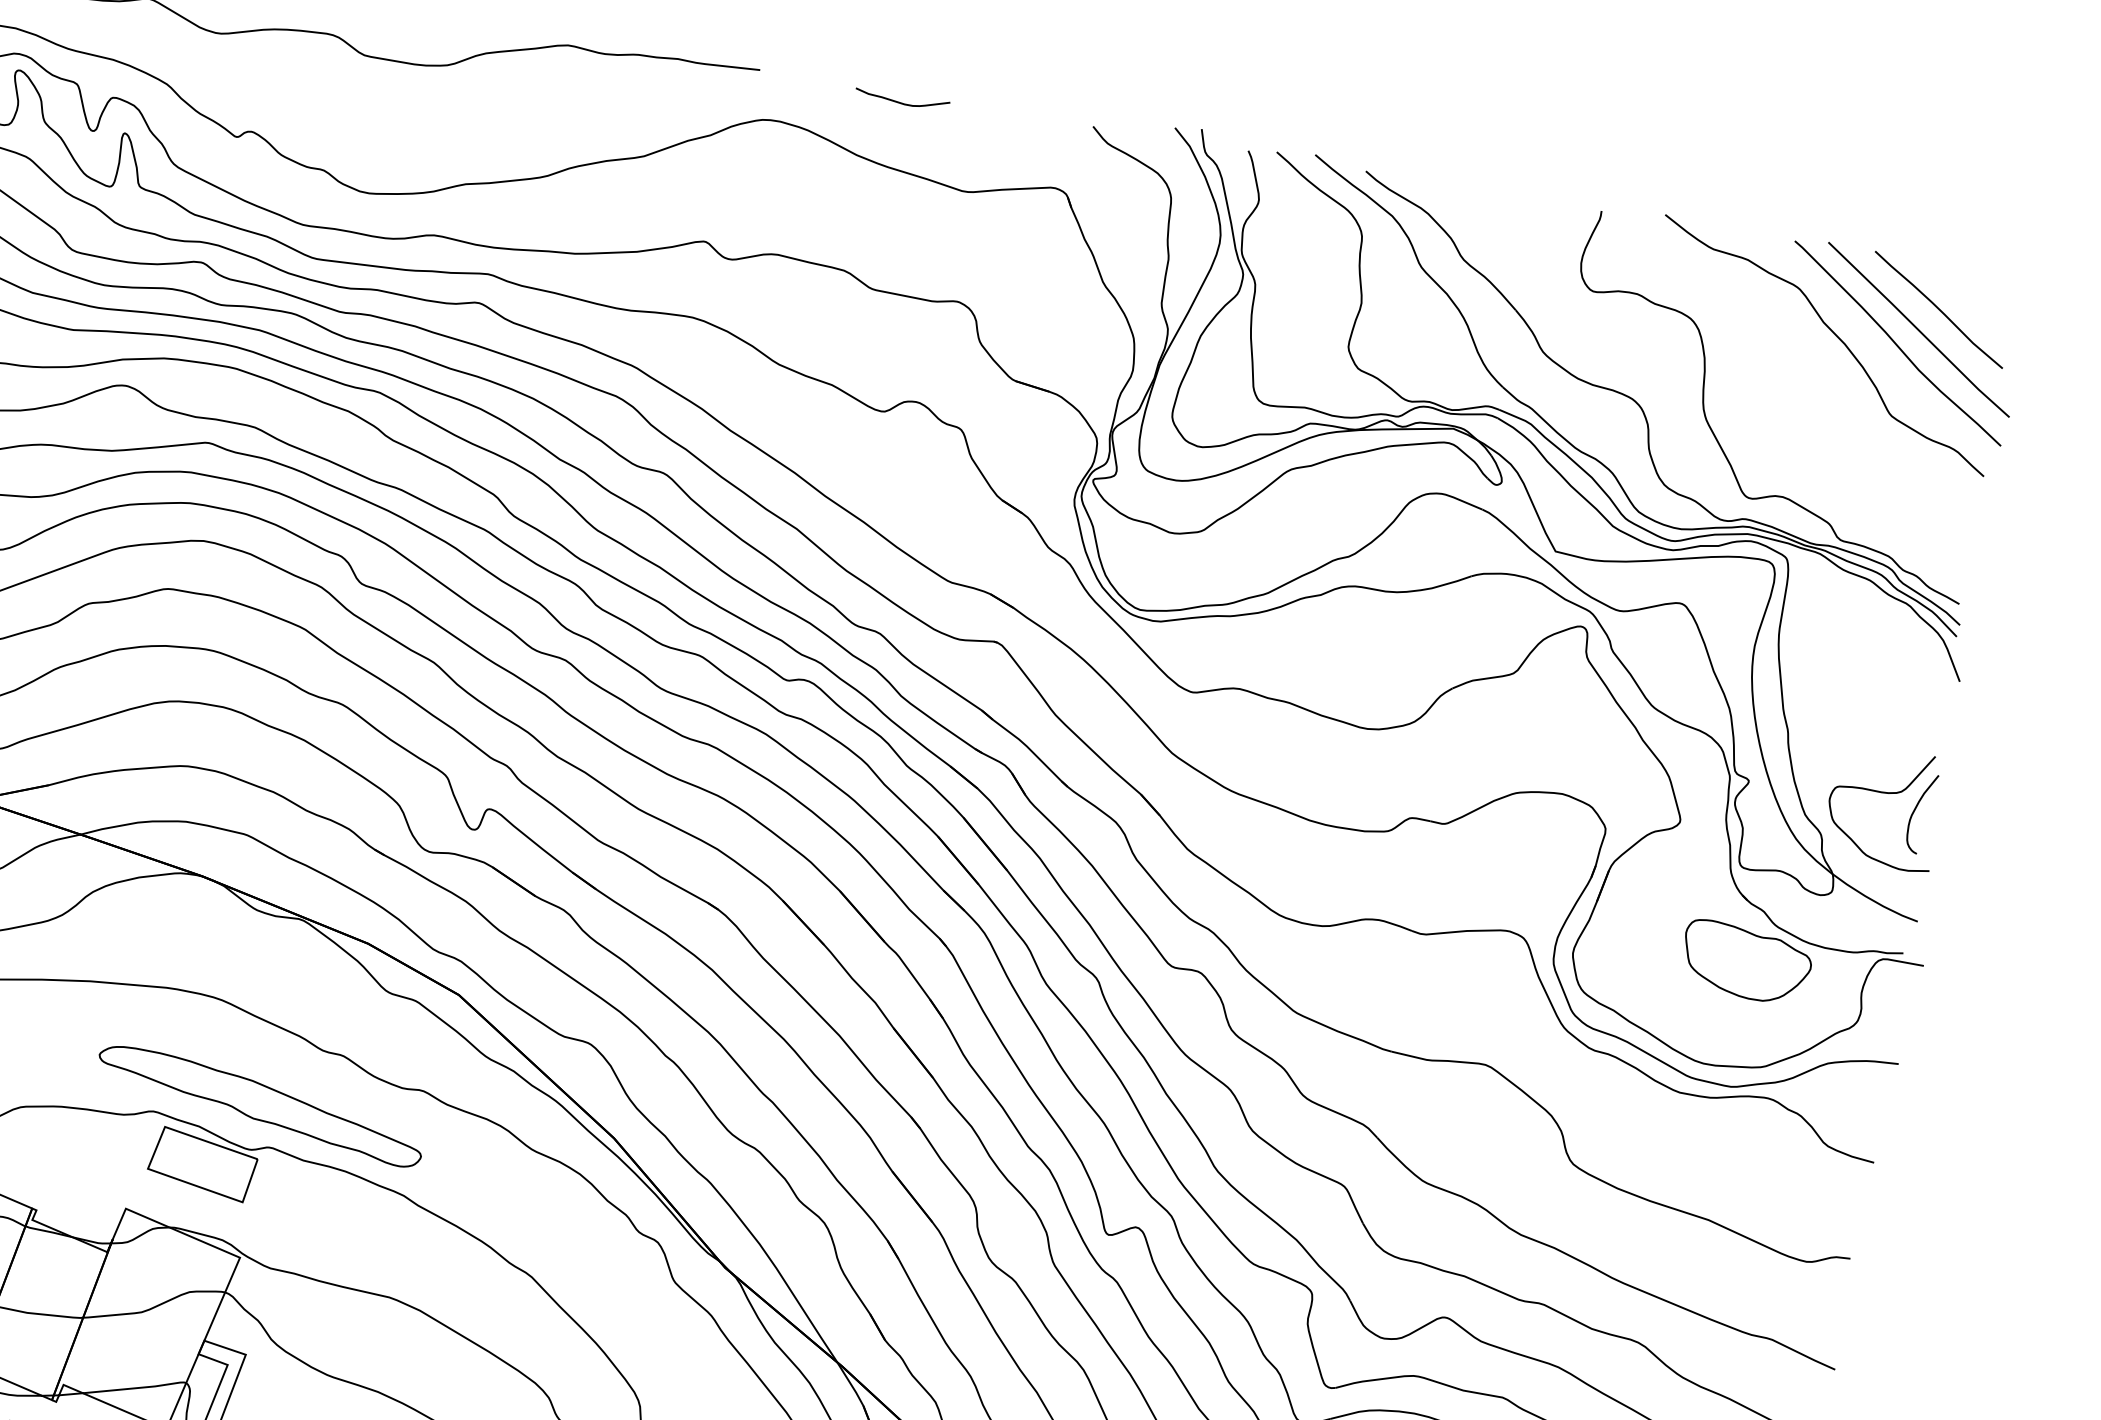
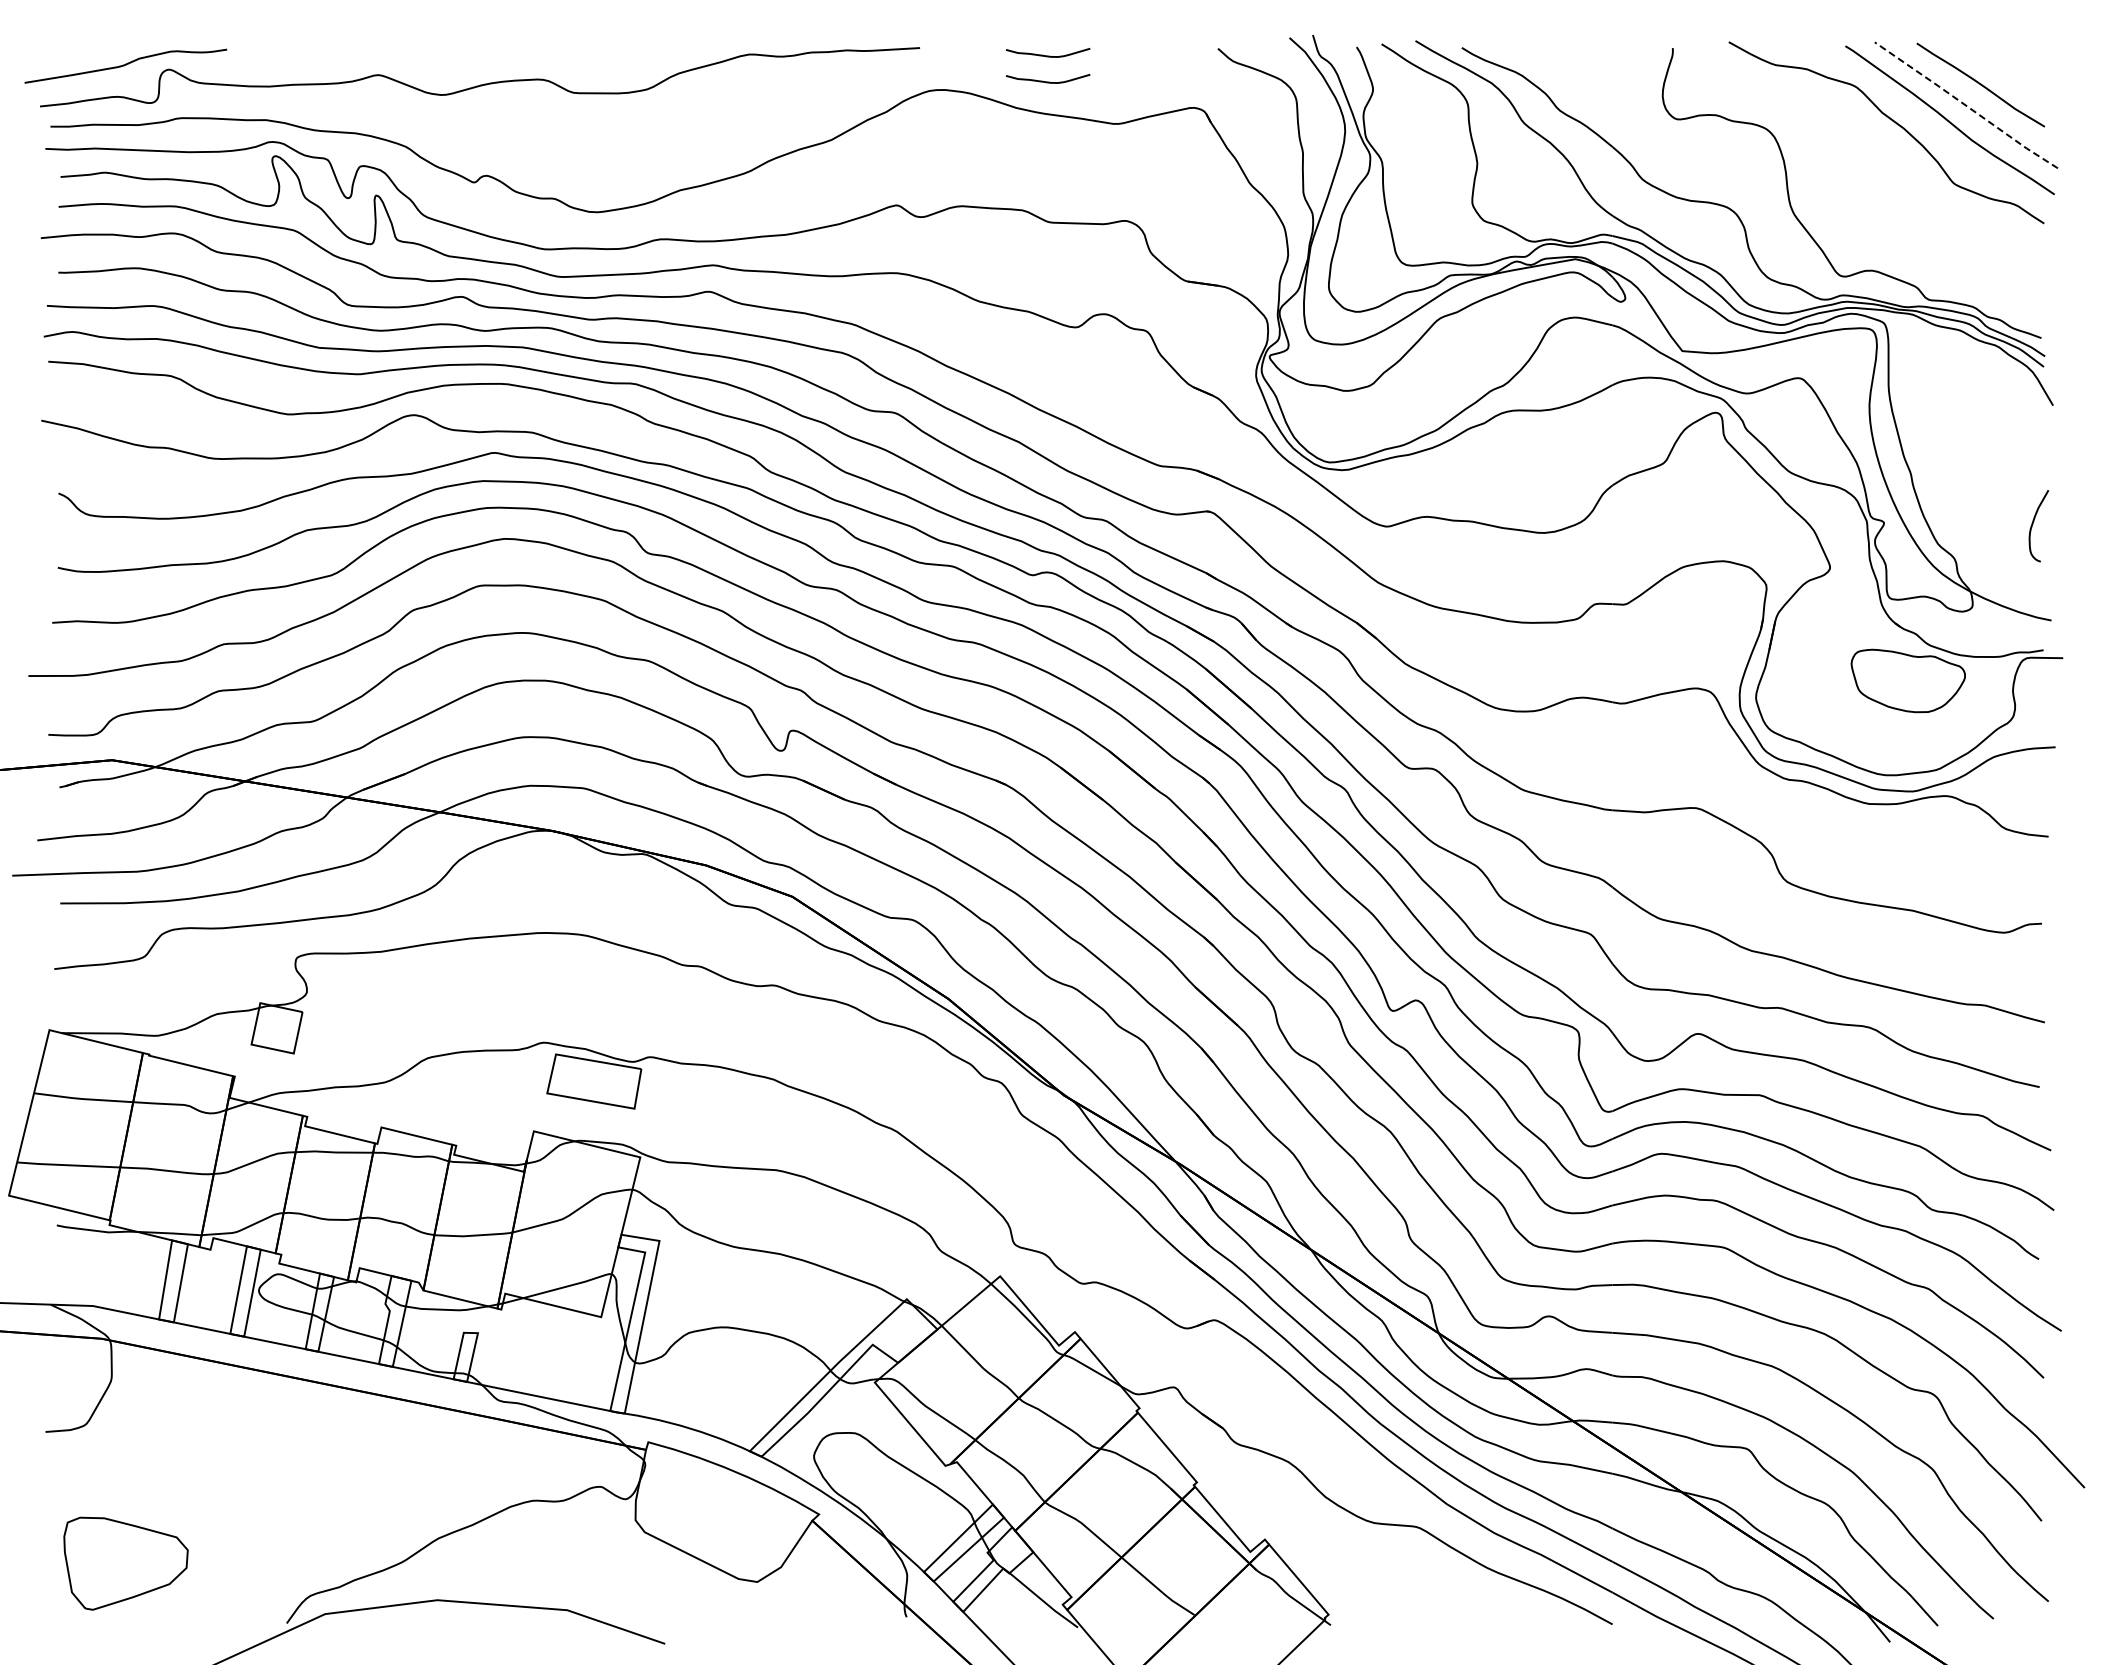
curve: (897, 131) -> (1048, 81), added
line: (1918, 329) -> (1965, 105), solid -> dashed
curve: (1882, 793) -> (2002, 514), removed
part: (259, 1106) -> (635, 1022), removed

